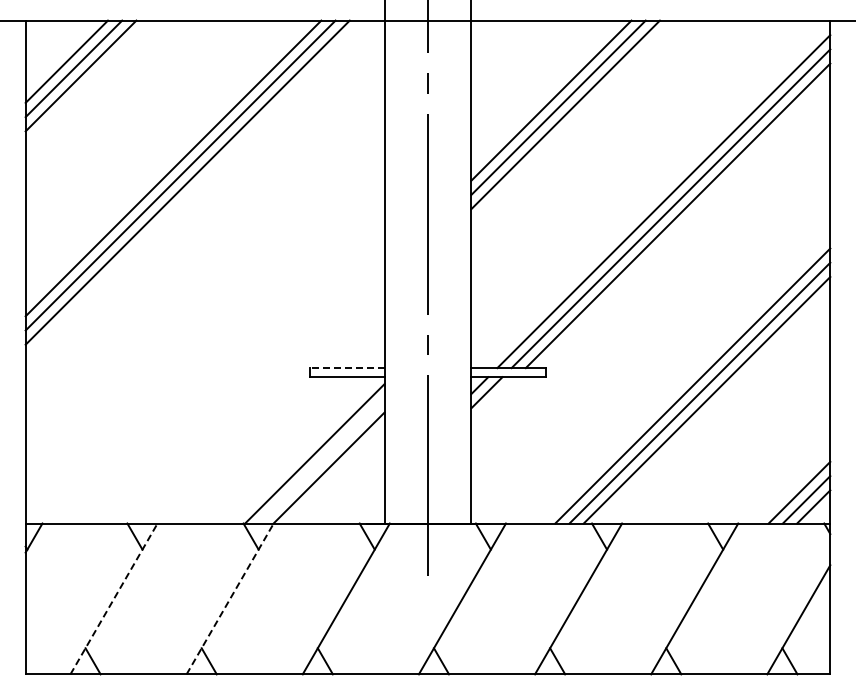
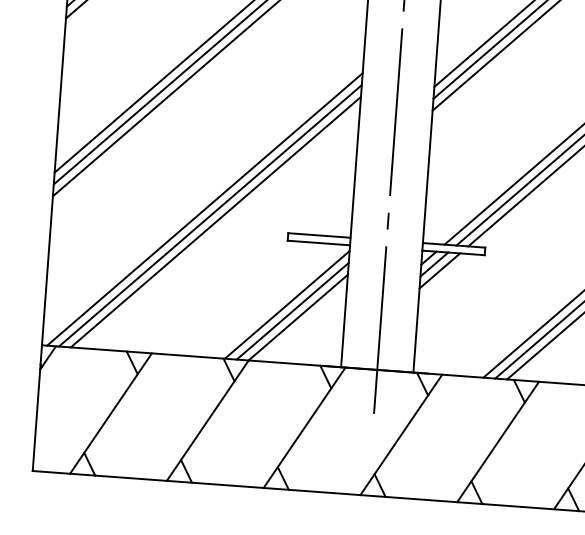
line: (207, 346) -> (204, 208), added
line: (215, 353) -> (210, 215), added
line: (222, 361) -> (215, 222), added
line: (346, 368) -> (318, 235), dashed -> solid
line: (493, 399) -> (439, 270), added
line: (321, 460) -> (292, 310), added
line: (114, 598) -> (111, 413), dashed -> solid
line: (230, 598) -> (208, 420), dashed -> solid

